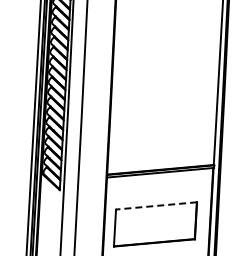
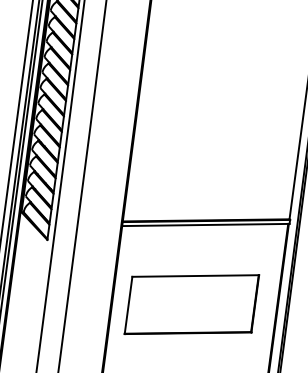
line: (156, 205) -> (195, 275), dashed -> solid

